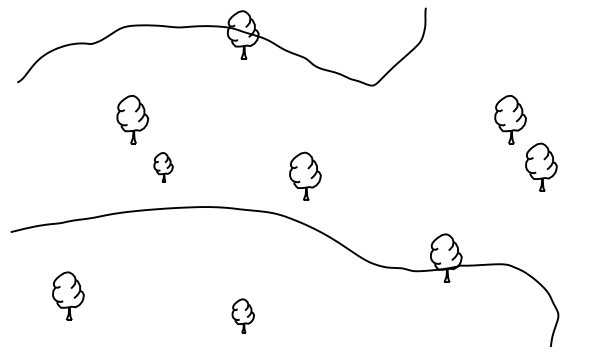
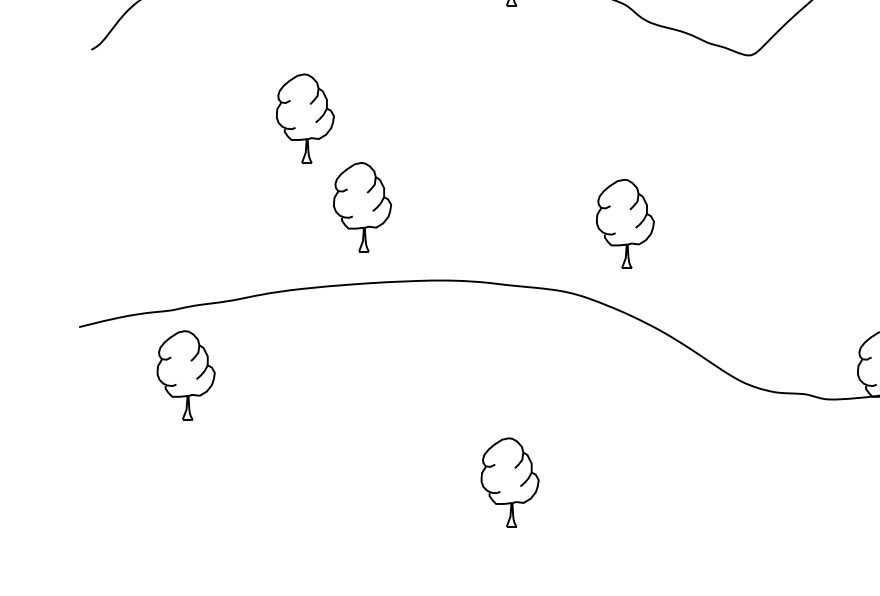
part: (163, 166) -> (362, 205), size x1.67
part: (68, 295) -> (186, 374), moved
part: (243, 315) -> (510, 481), size x1.43

